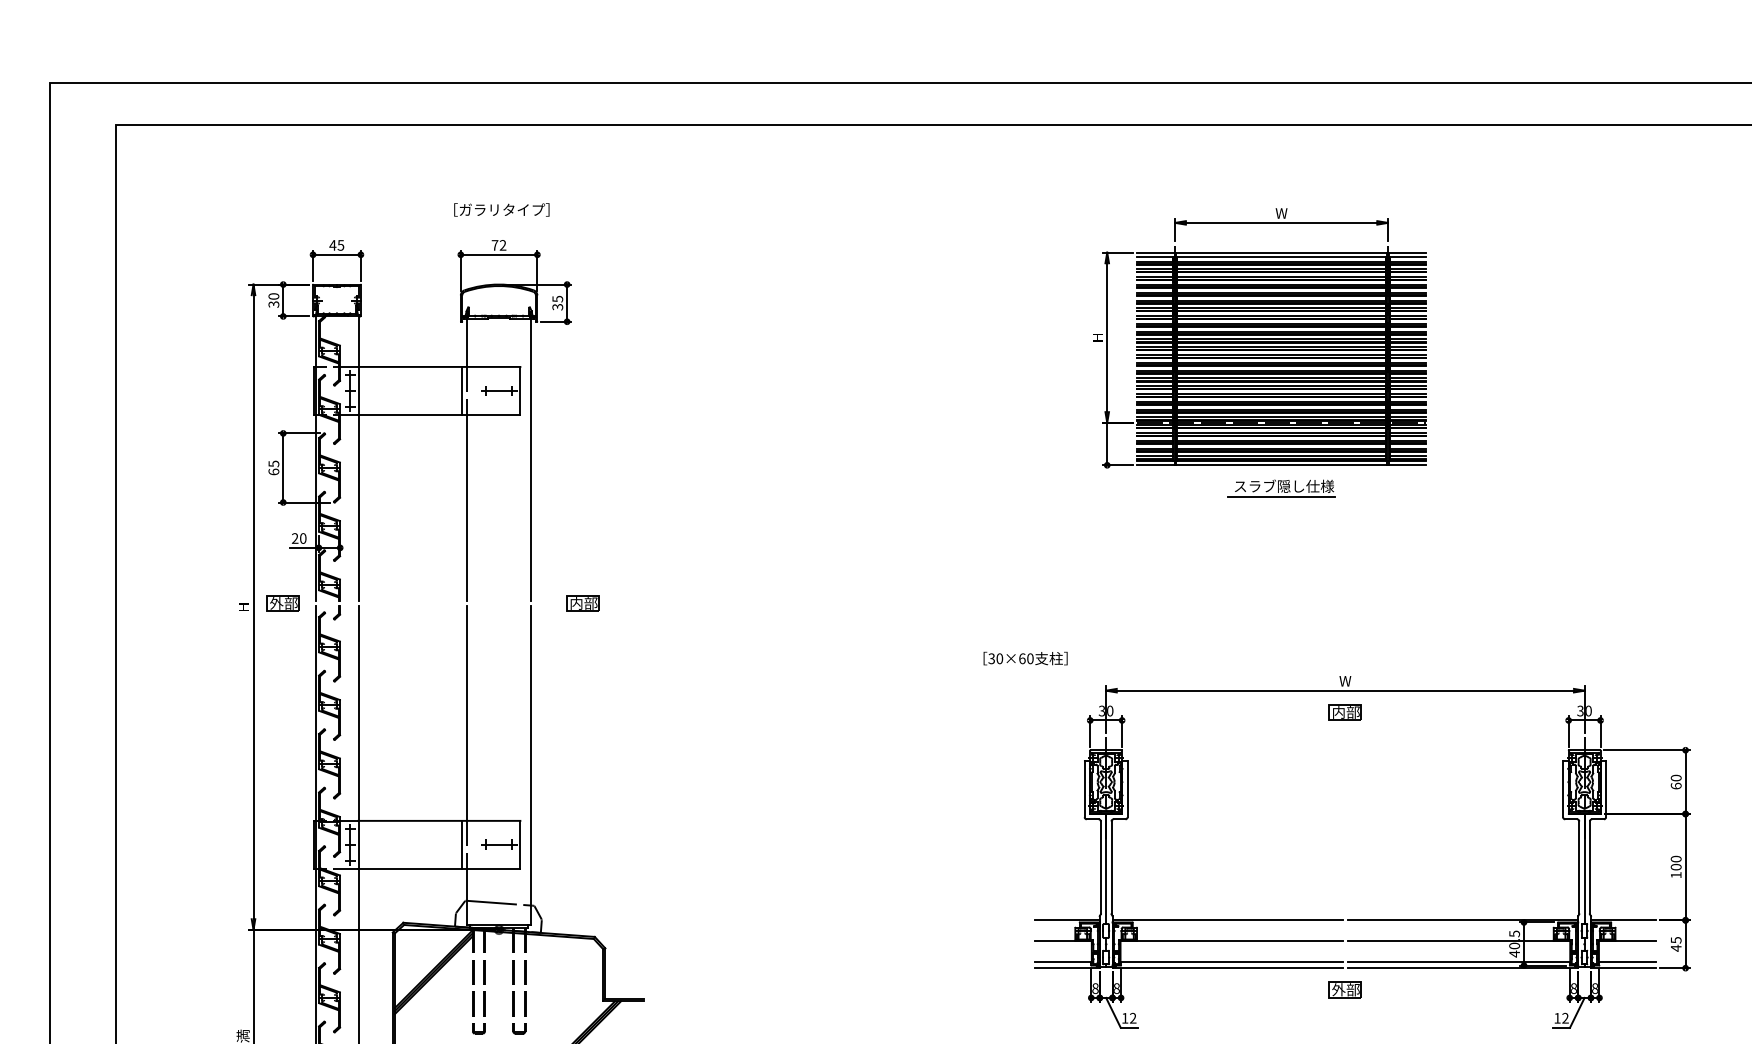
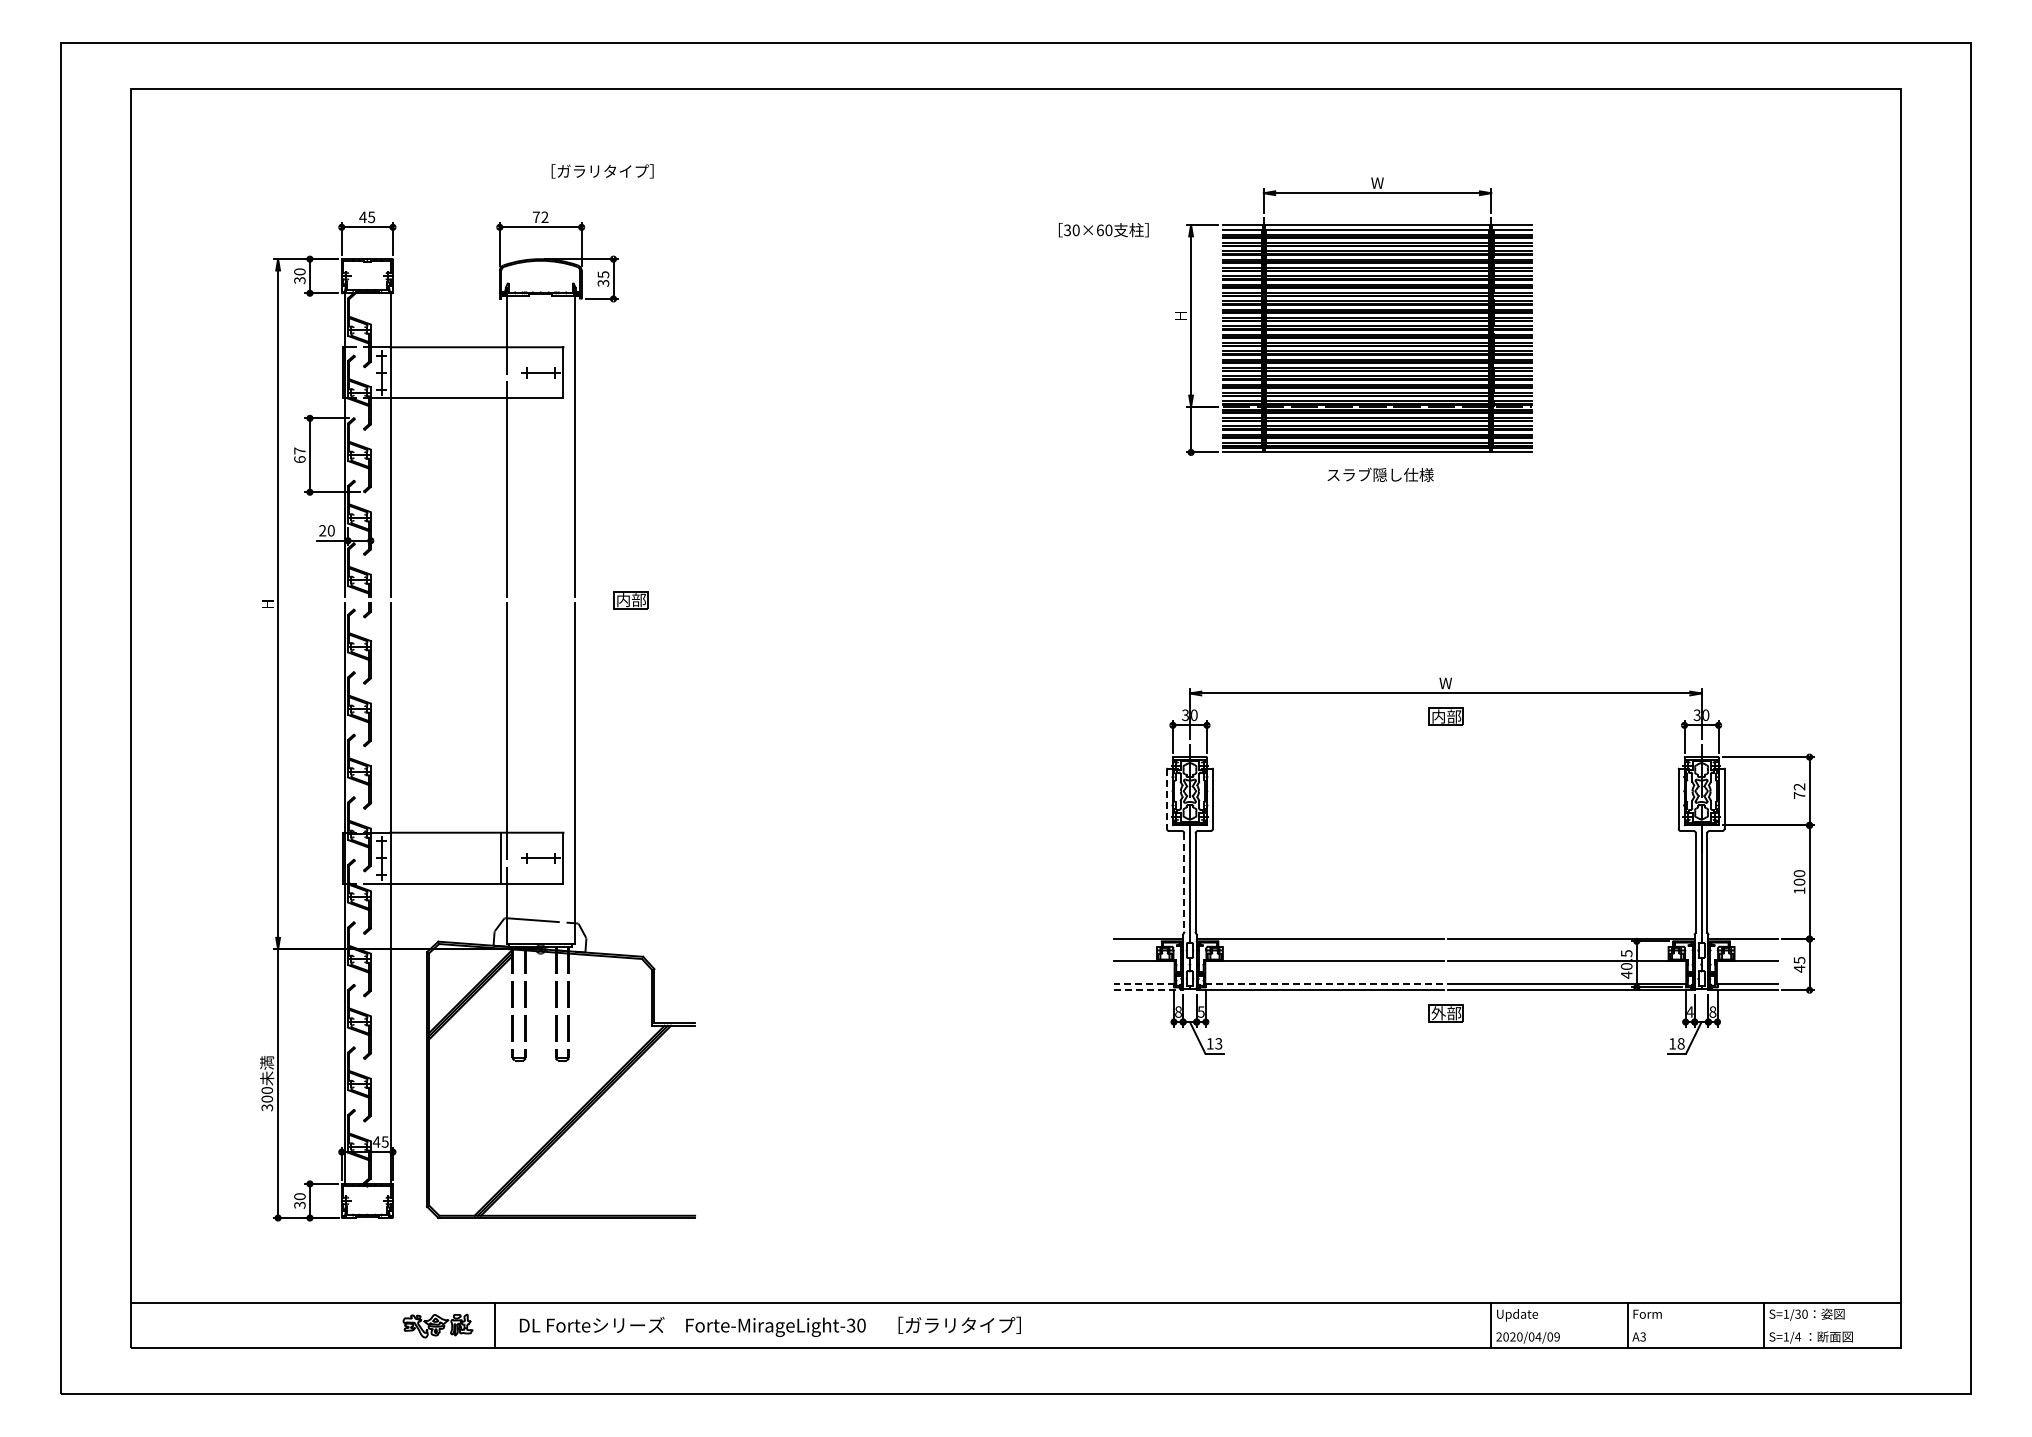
text: (501, 210) -> (602, 171), moved
line: (461, 390) -> (500, 372), removed
text: (273, 463) -> (299, 450), 65 -> 67
line: (1281, 497) -> (1377, 486), removed
part: (282, 603) -> (309, 600), removed
text: (1025, 658) -> (1103, 230), moved
text: (1676, 782) -> (1799, 791), 60 -> 72
line: (1084, 788) -> (1166, 798), solid -> dashed
line: (1101, 867) -> (1184, 882), solid -> dashed
line: (1062, 961) -> (1143, 983), solid -> dashed
line: (1231, 961) -> (1324, 983), solid -> dashed
line: (1067, 968) -> (1148, 990), solid -> dashed
text: (1116, 988) -> (1201, 1011), 8 -> 5
text: (1574, 988) -> (1690, 1011), 8 -> 4
text: (1132, 1017) -> (1218, 1043), 12 -> 13
text: (1564, 1017) -> (1680, 1043), 12 -> 18

